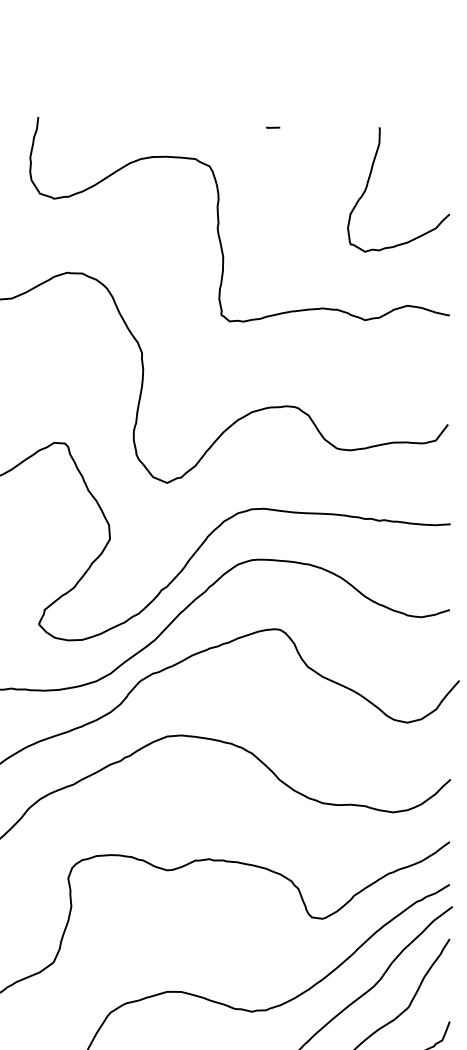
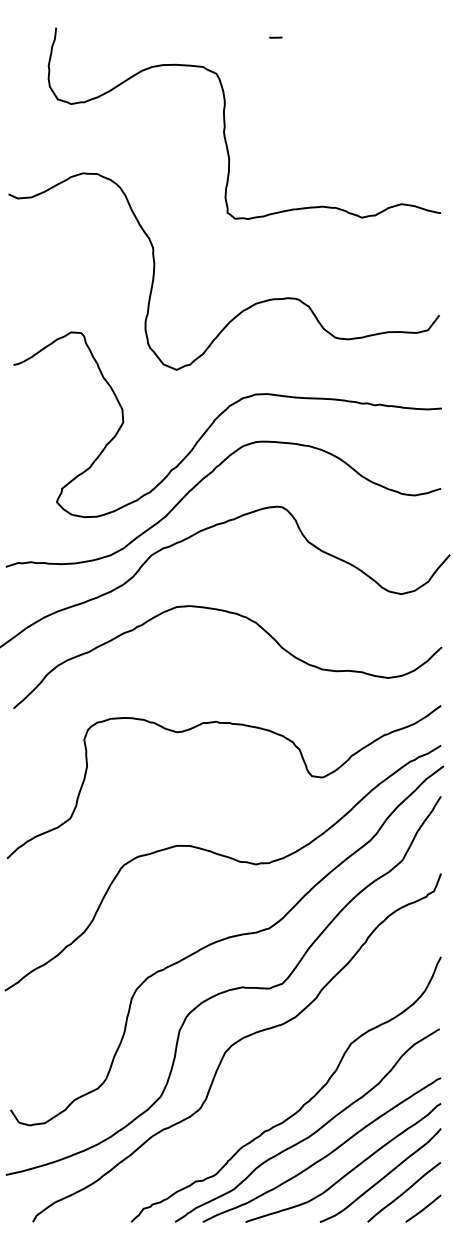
curve: (368, 183) -> (365, 89), removed

